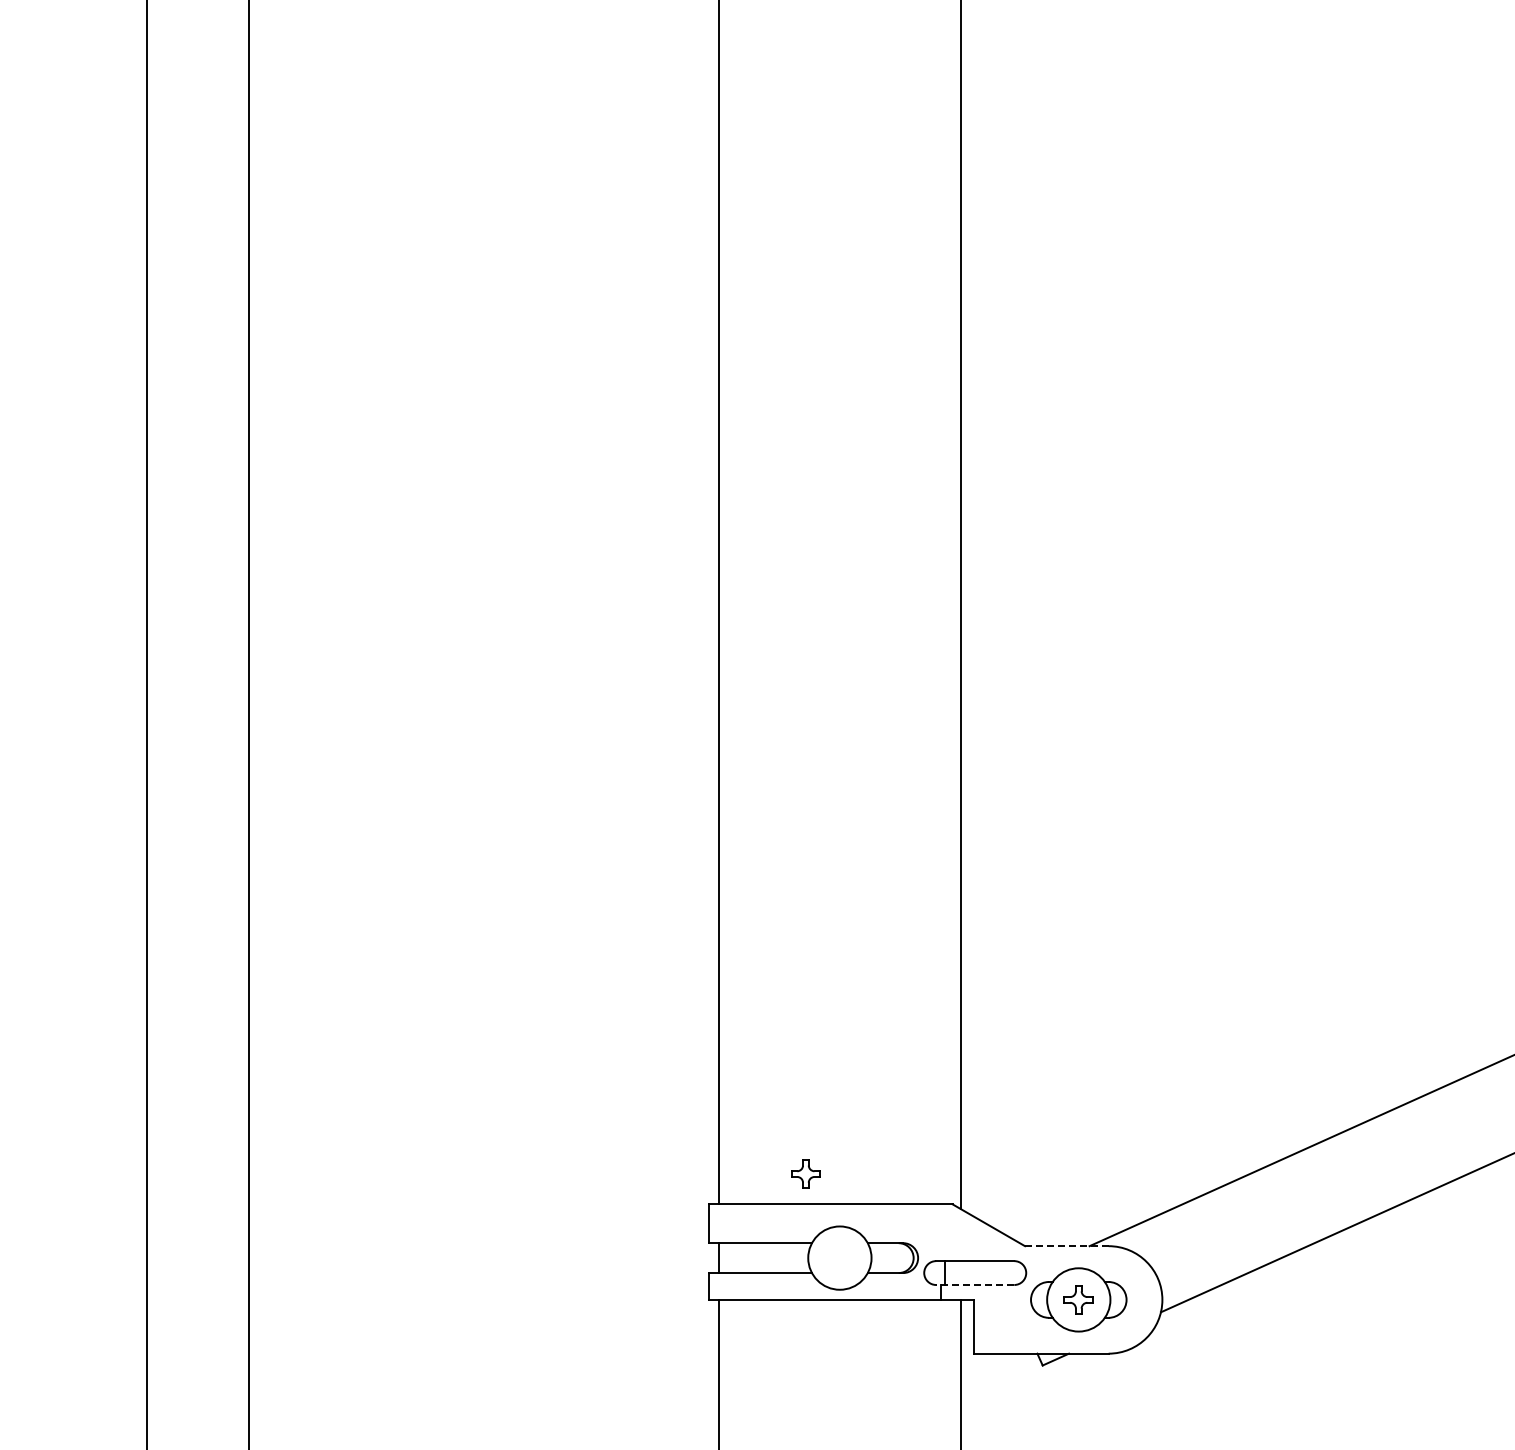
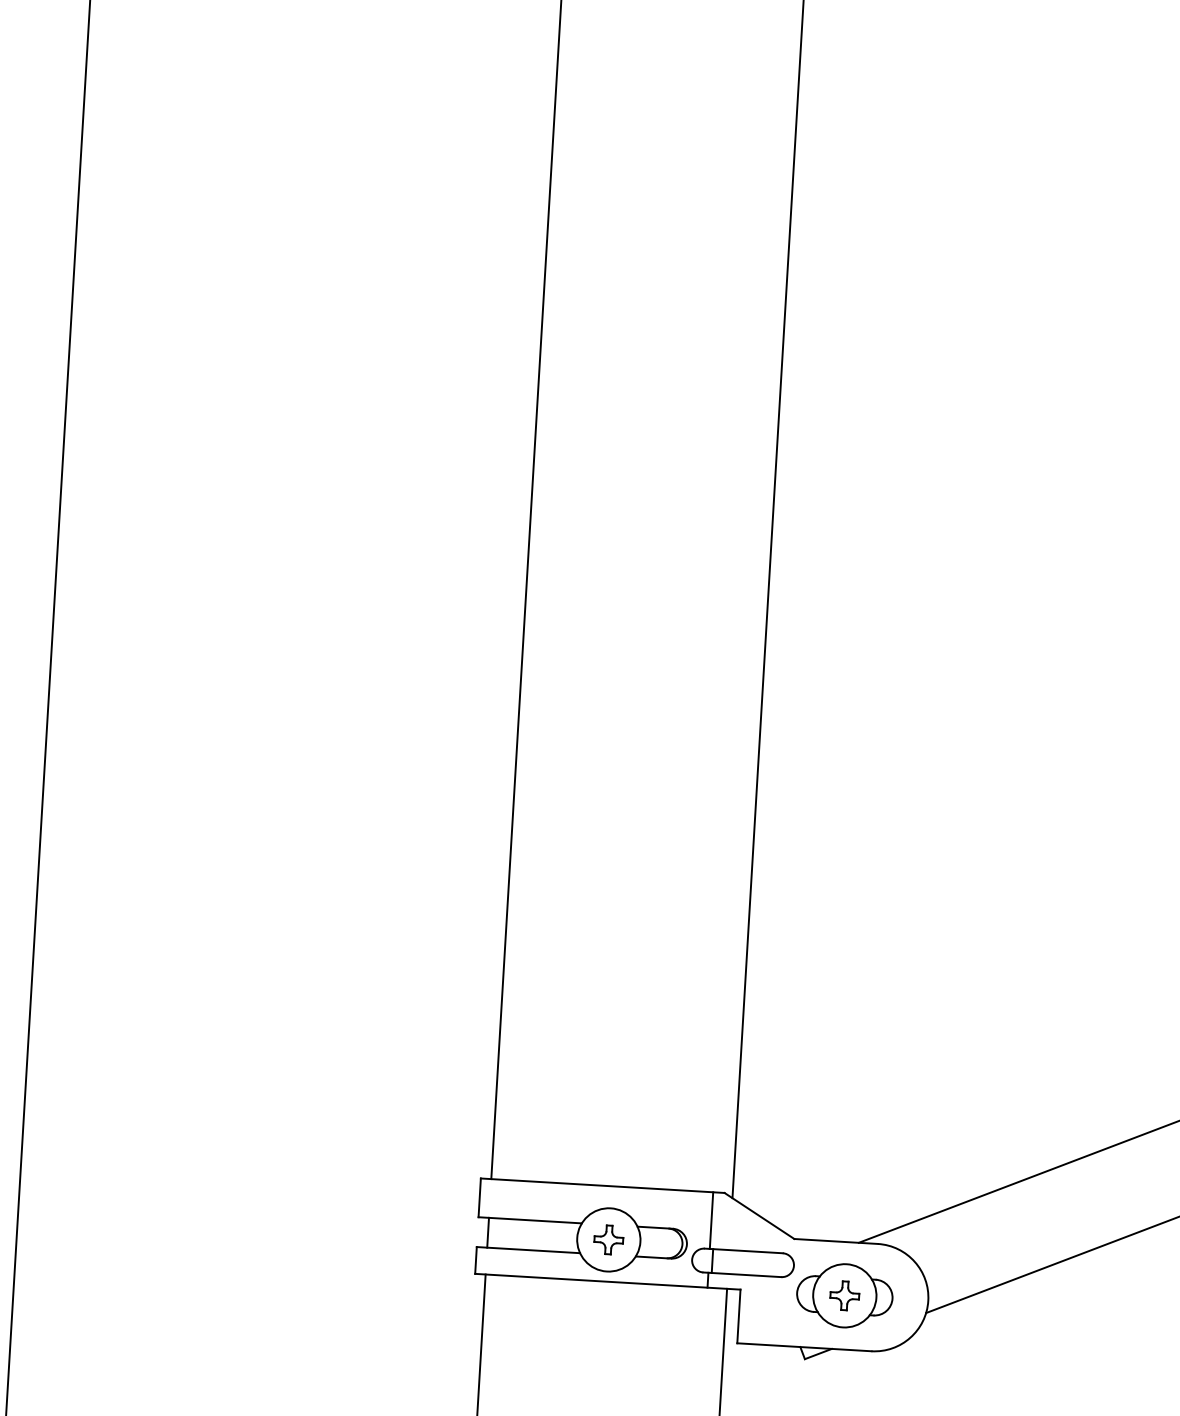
part: (805, 1173) -> (608, 1239), moved
line: (941, 1232) -> (711, 1220), added
line: (1066, 1246) -> (835, 1241), dashed -> solid
line: (974, 1285) -> (741, 1275), dashed -> solid

